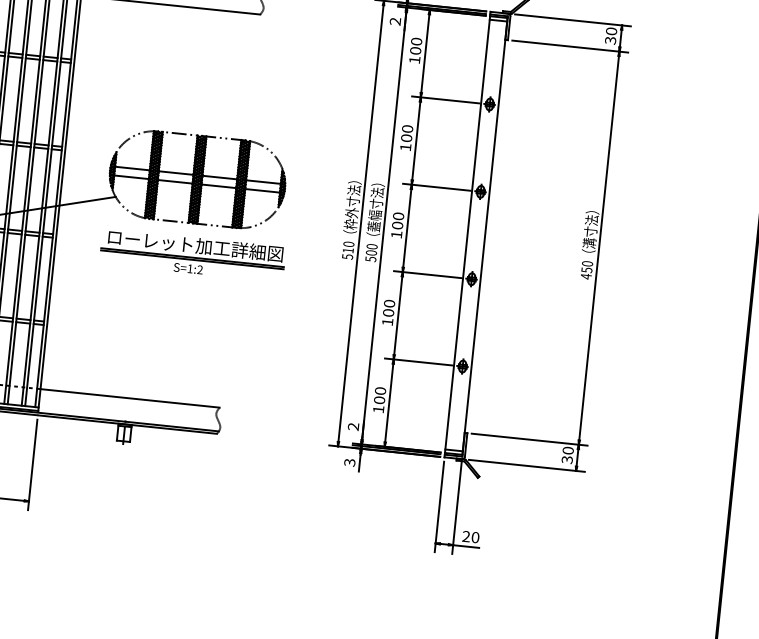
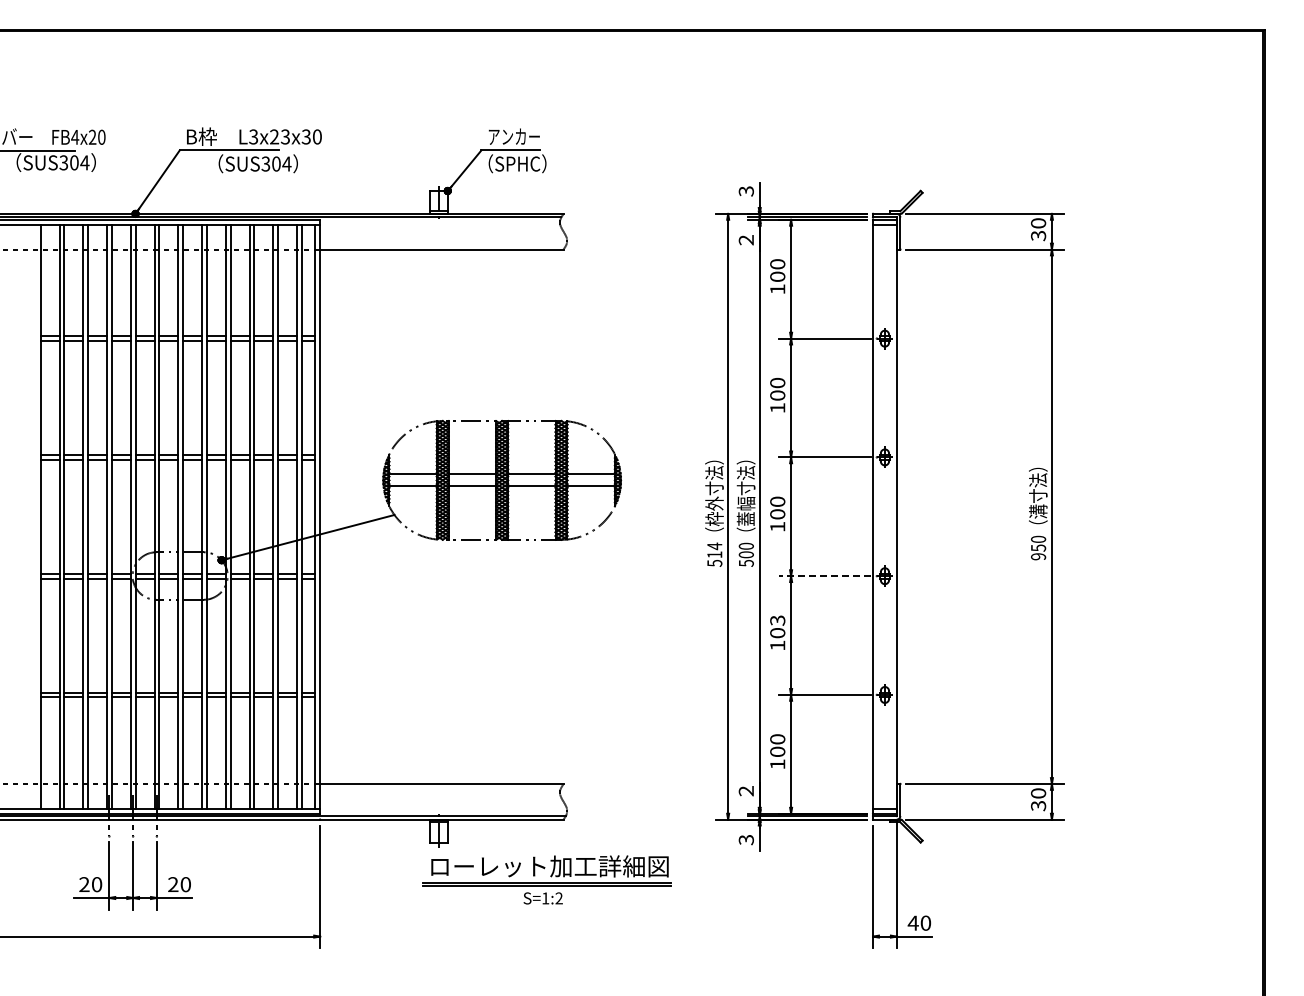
text: (348, 244) -> (714, 546), 510 -> 514
part: (192, 255) -> (546, 879), moved
line: (428, 274) -> (825, 576), solid -> dashed
text: (586, 276) -> (1038, 556), 450 -> 950
text: (389, 303) -> (777, 620), 100 -> 103
text: (465, 536) -> (912, 922), 20 -> 40

